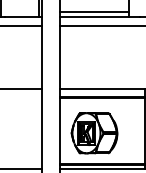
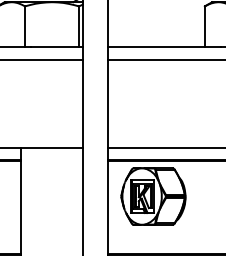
line: (93, 11) -> (155, 39), removed
part: (94, 133) -> (153, 196), moved

